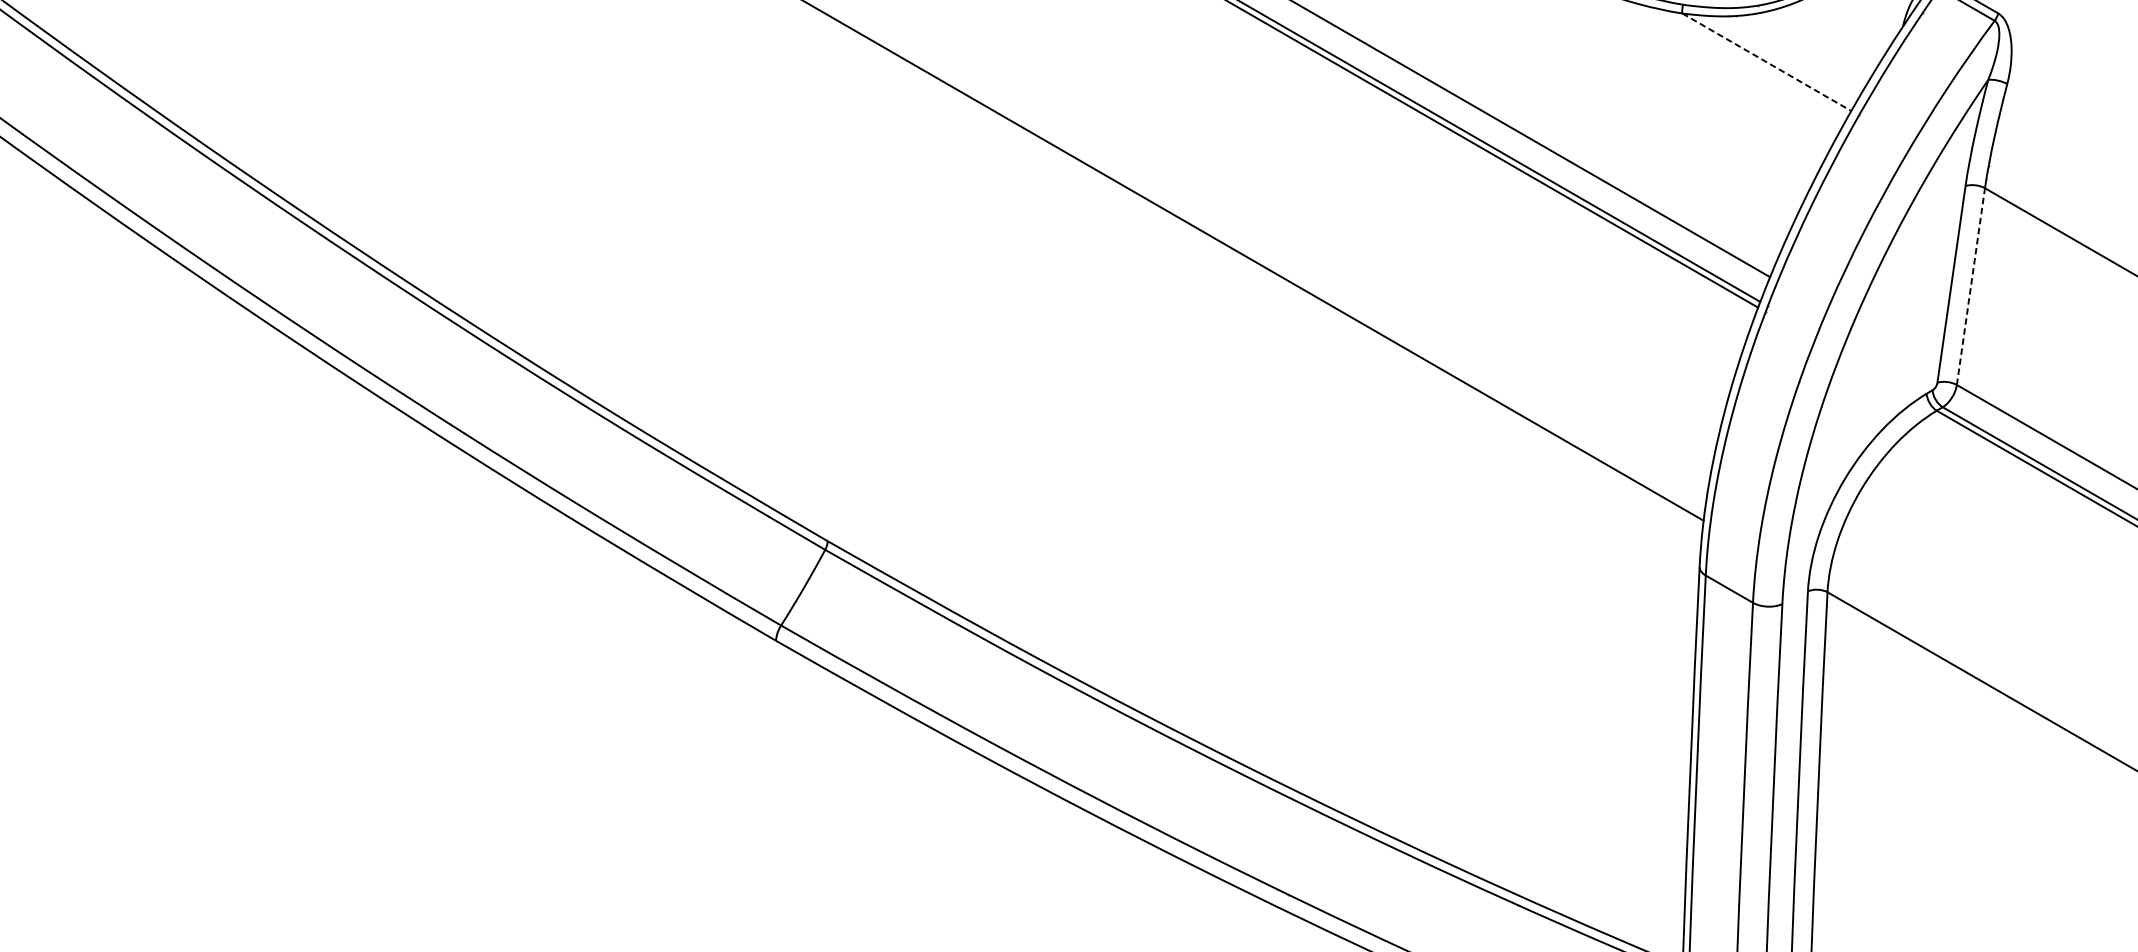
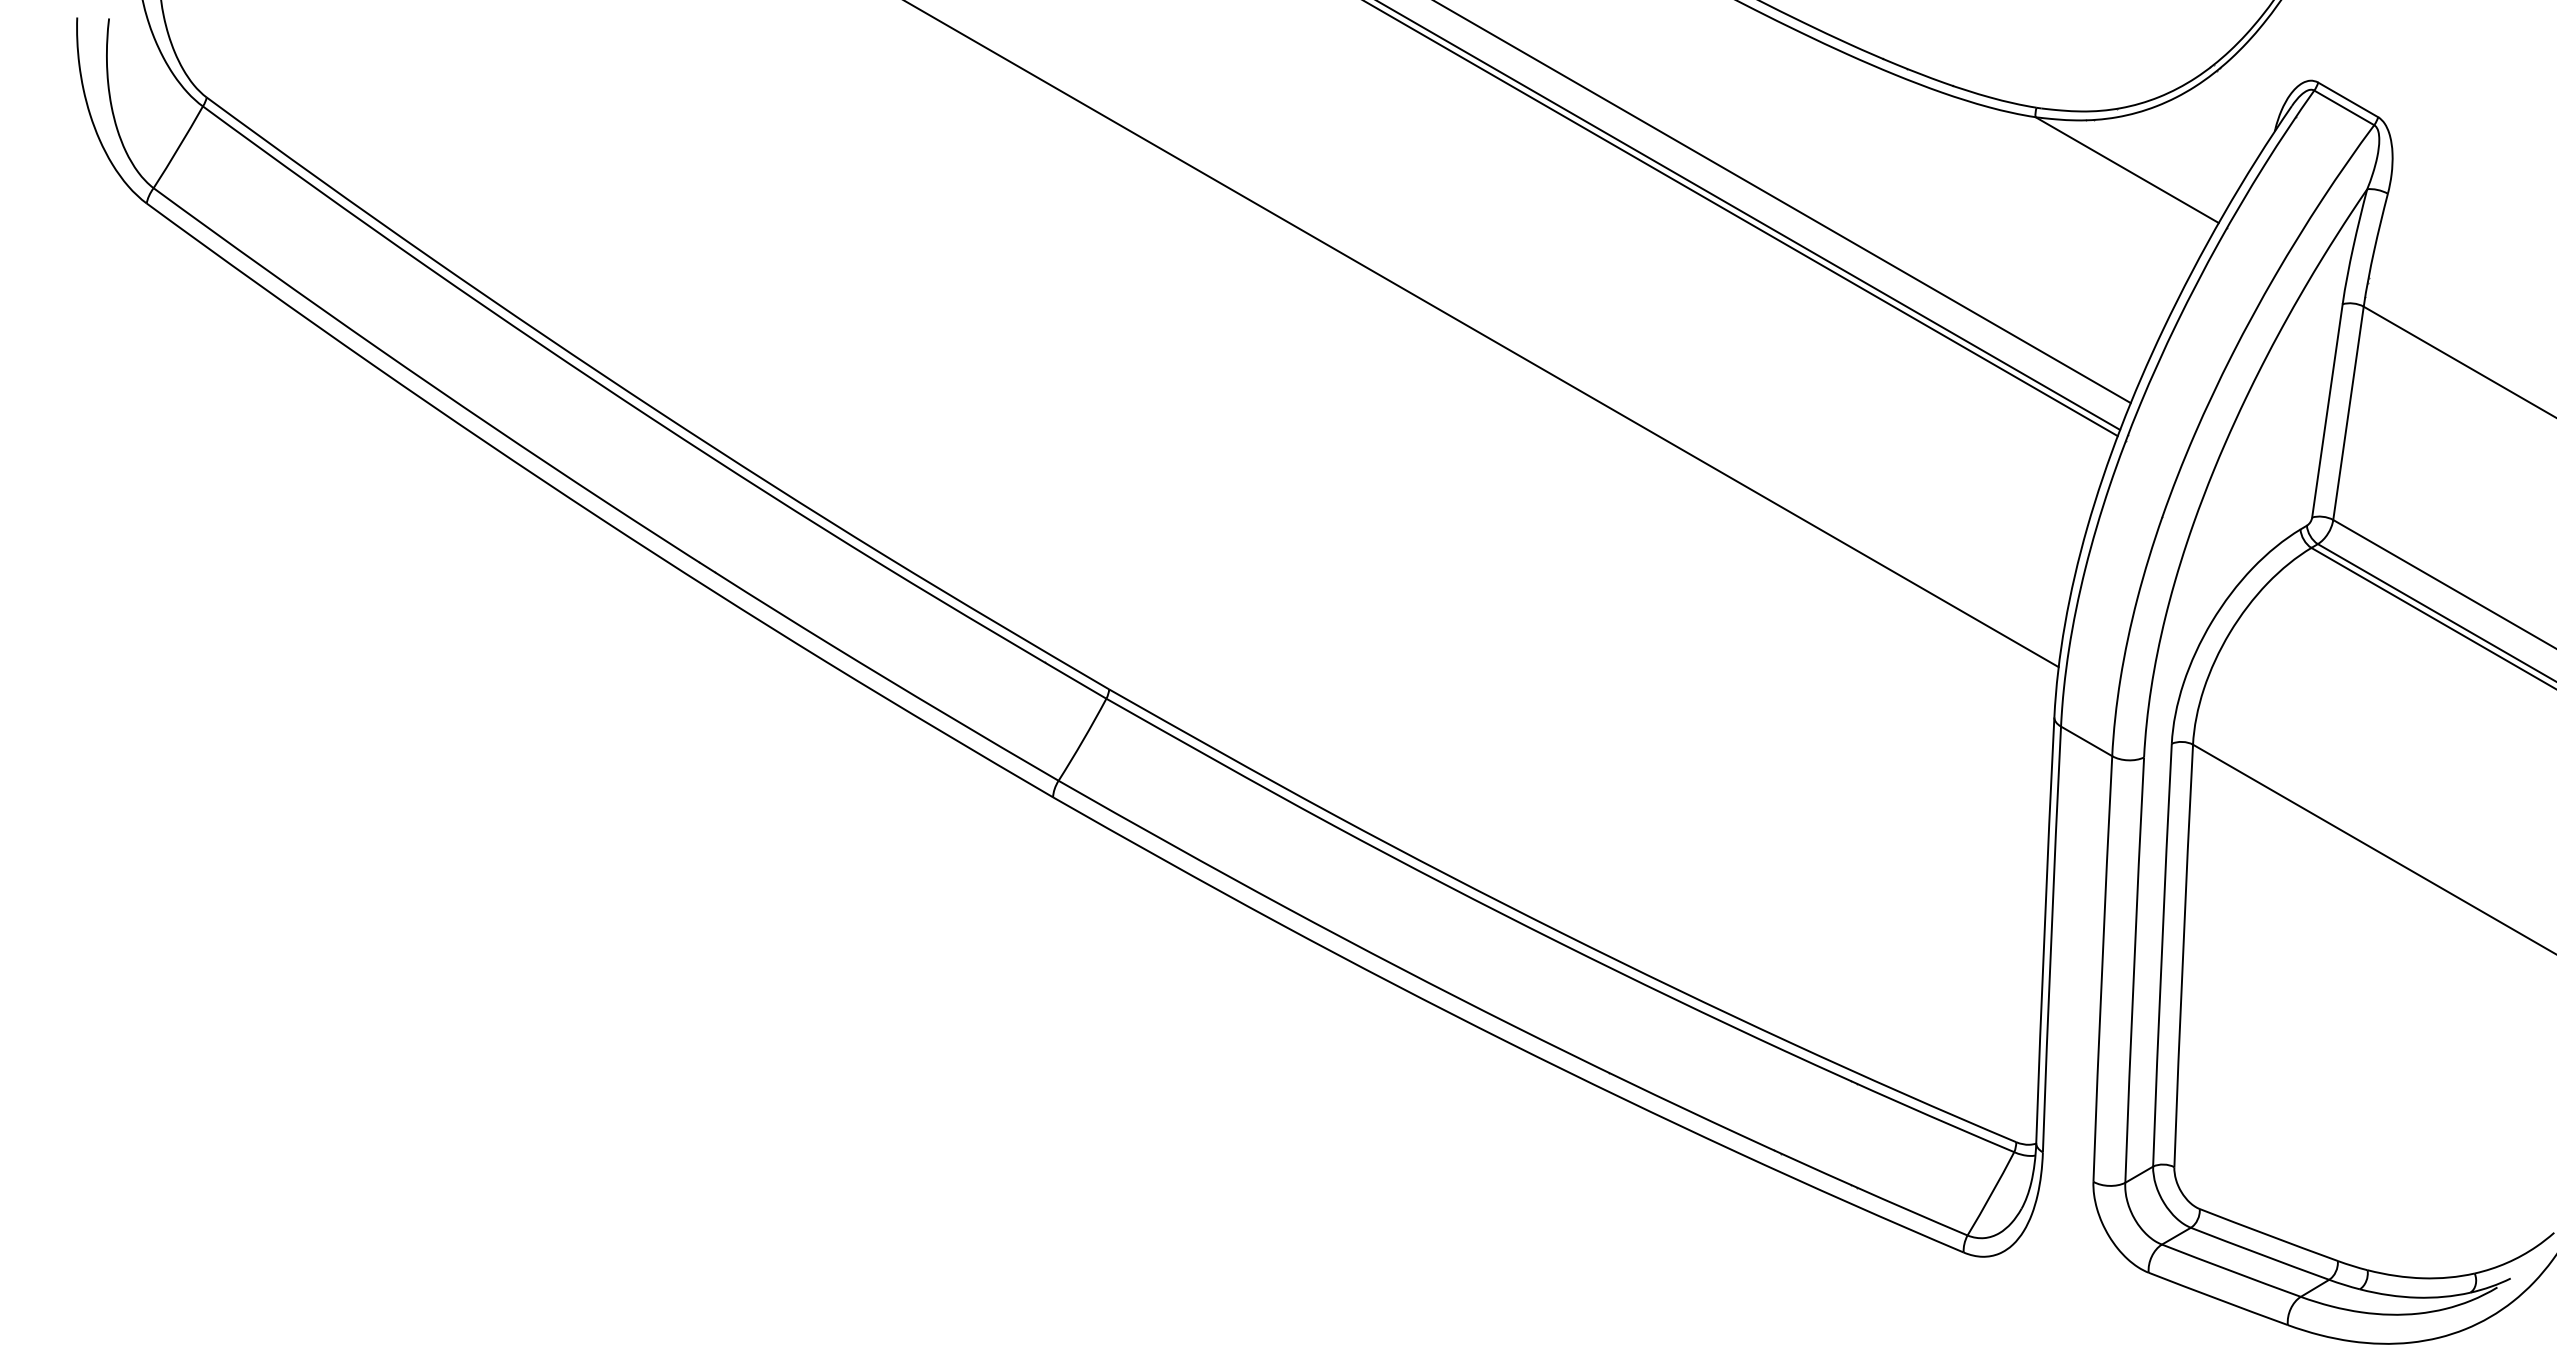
line: (1767, 62) -> (2127, 170), dashed -> solid
line: (1970, 286) -> (2348, 413), dashed -> solid

